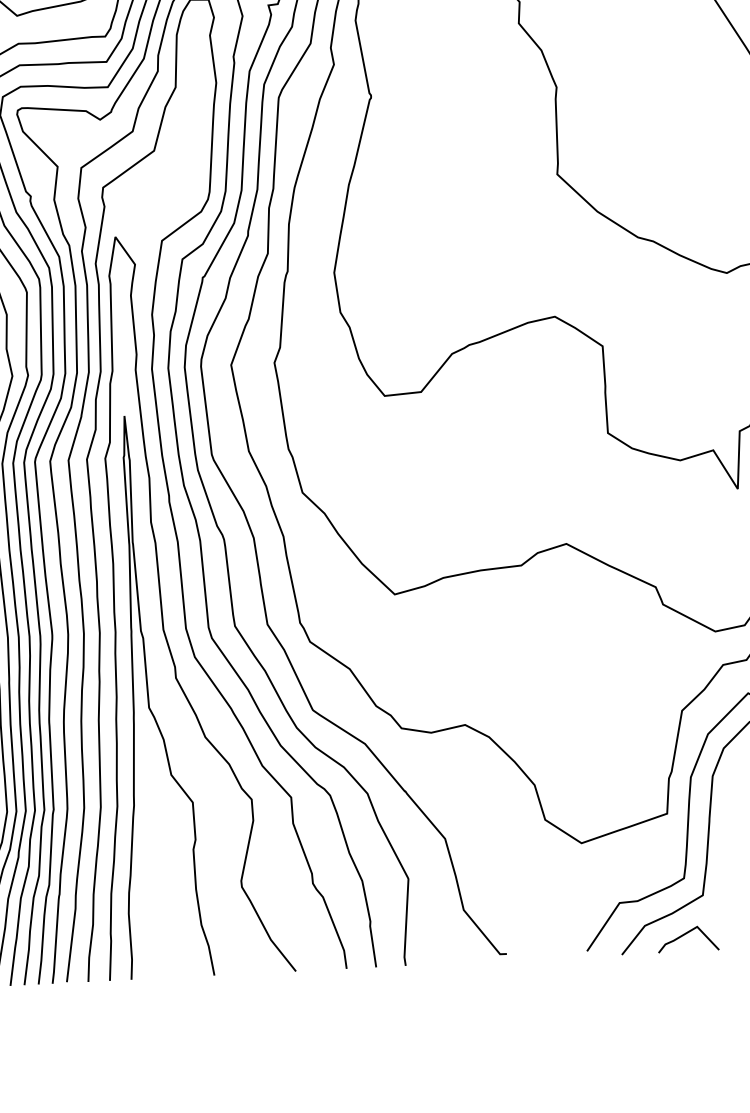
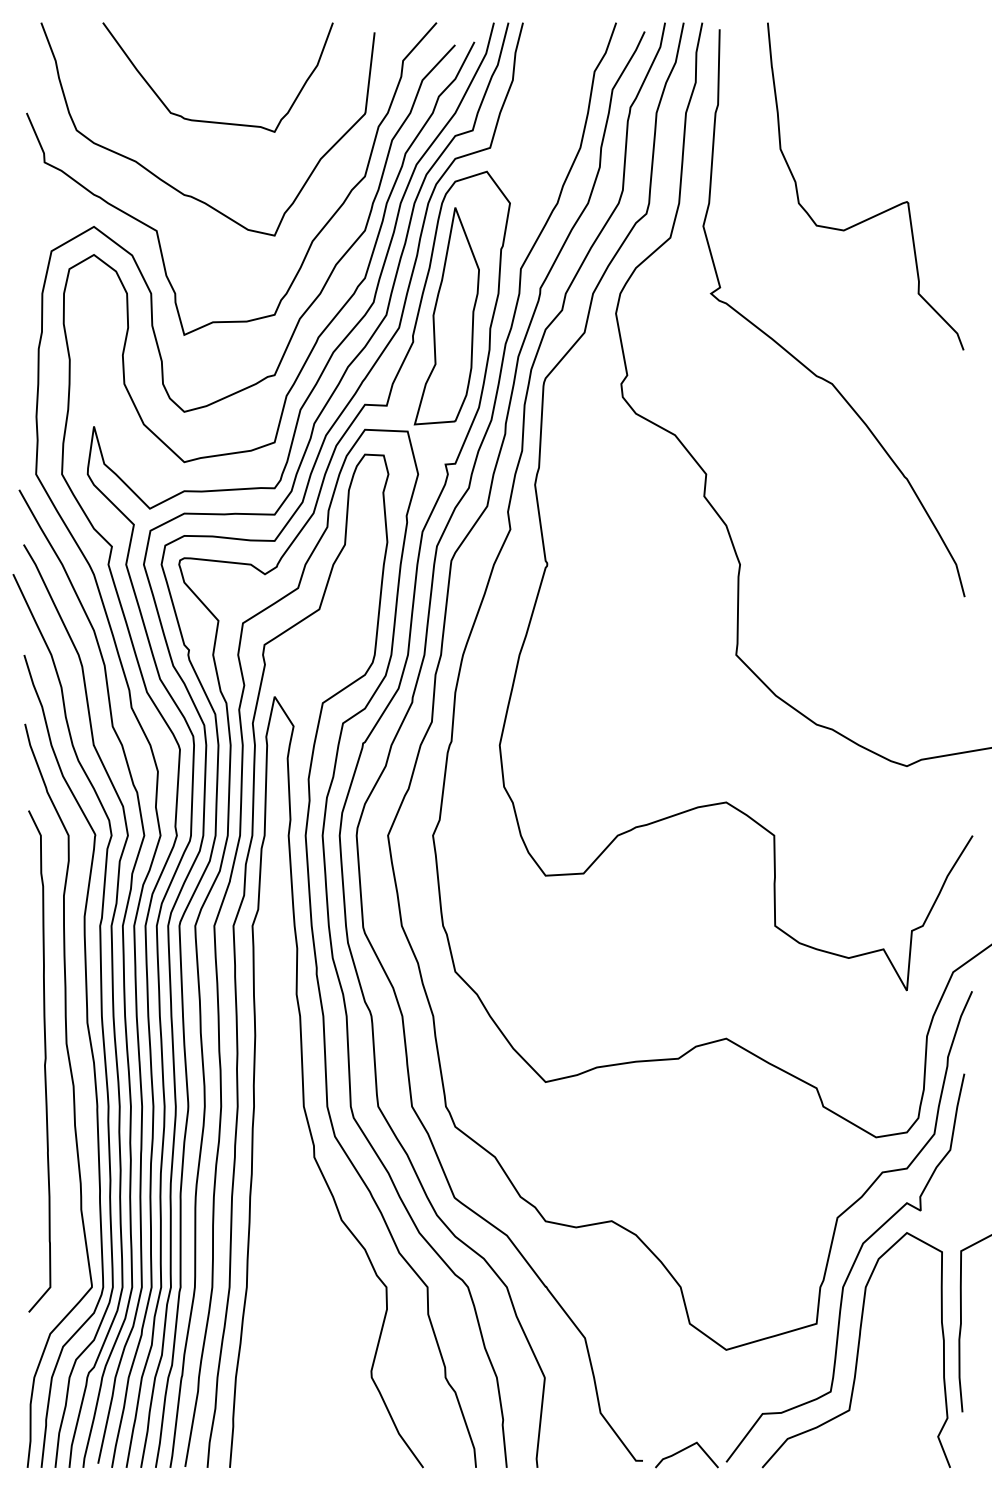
curve: (149, 696) -> (285, 1174), removed
line: (685, 934) -> (684, 1450), moved

